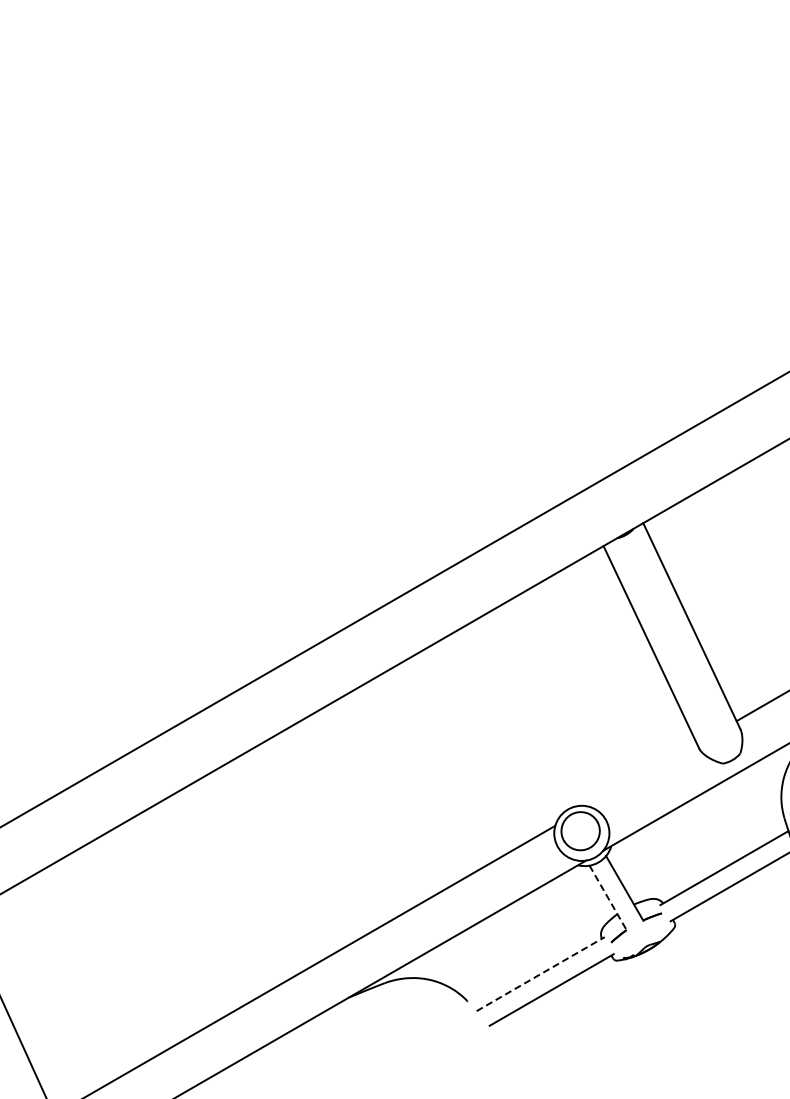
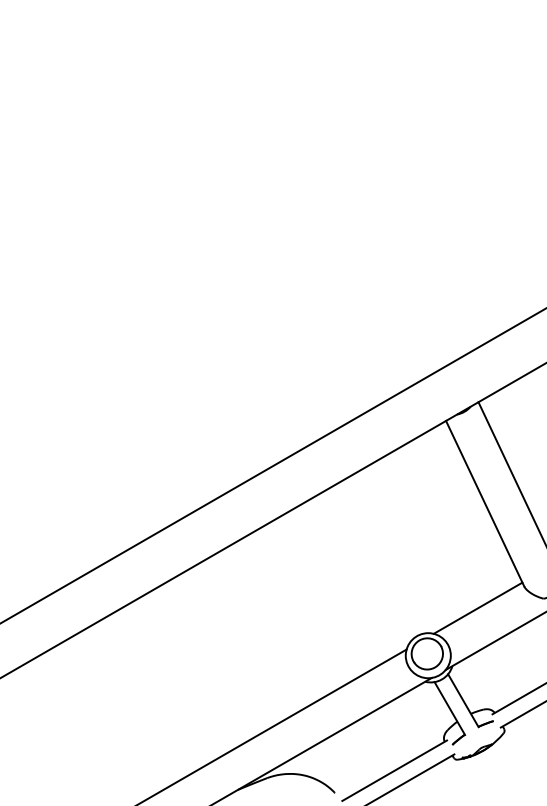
line: (642, 775) -> (477, 608), added
line: (608, 898) -> (450, 708), dashed -> solid
line: (540, 974) -> (394, 771), dashed -> solid

